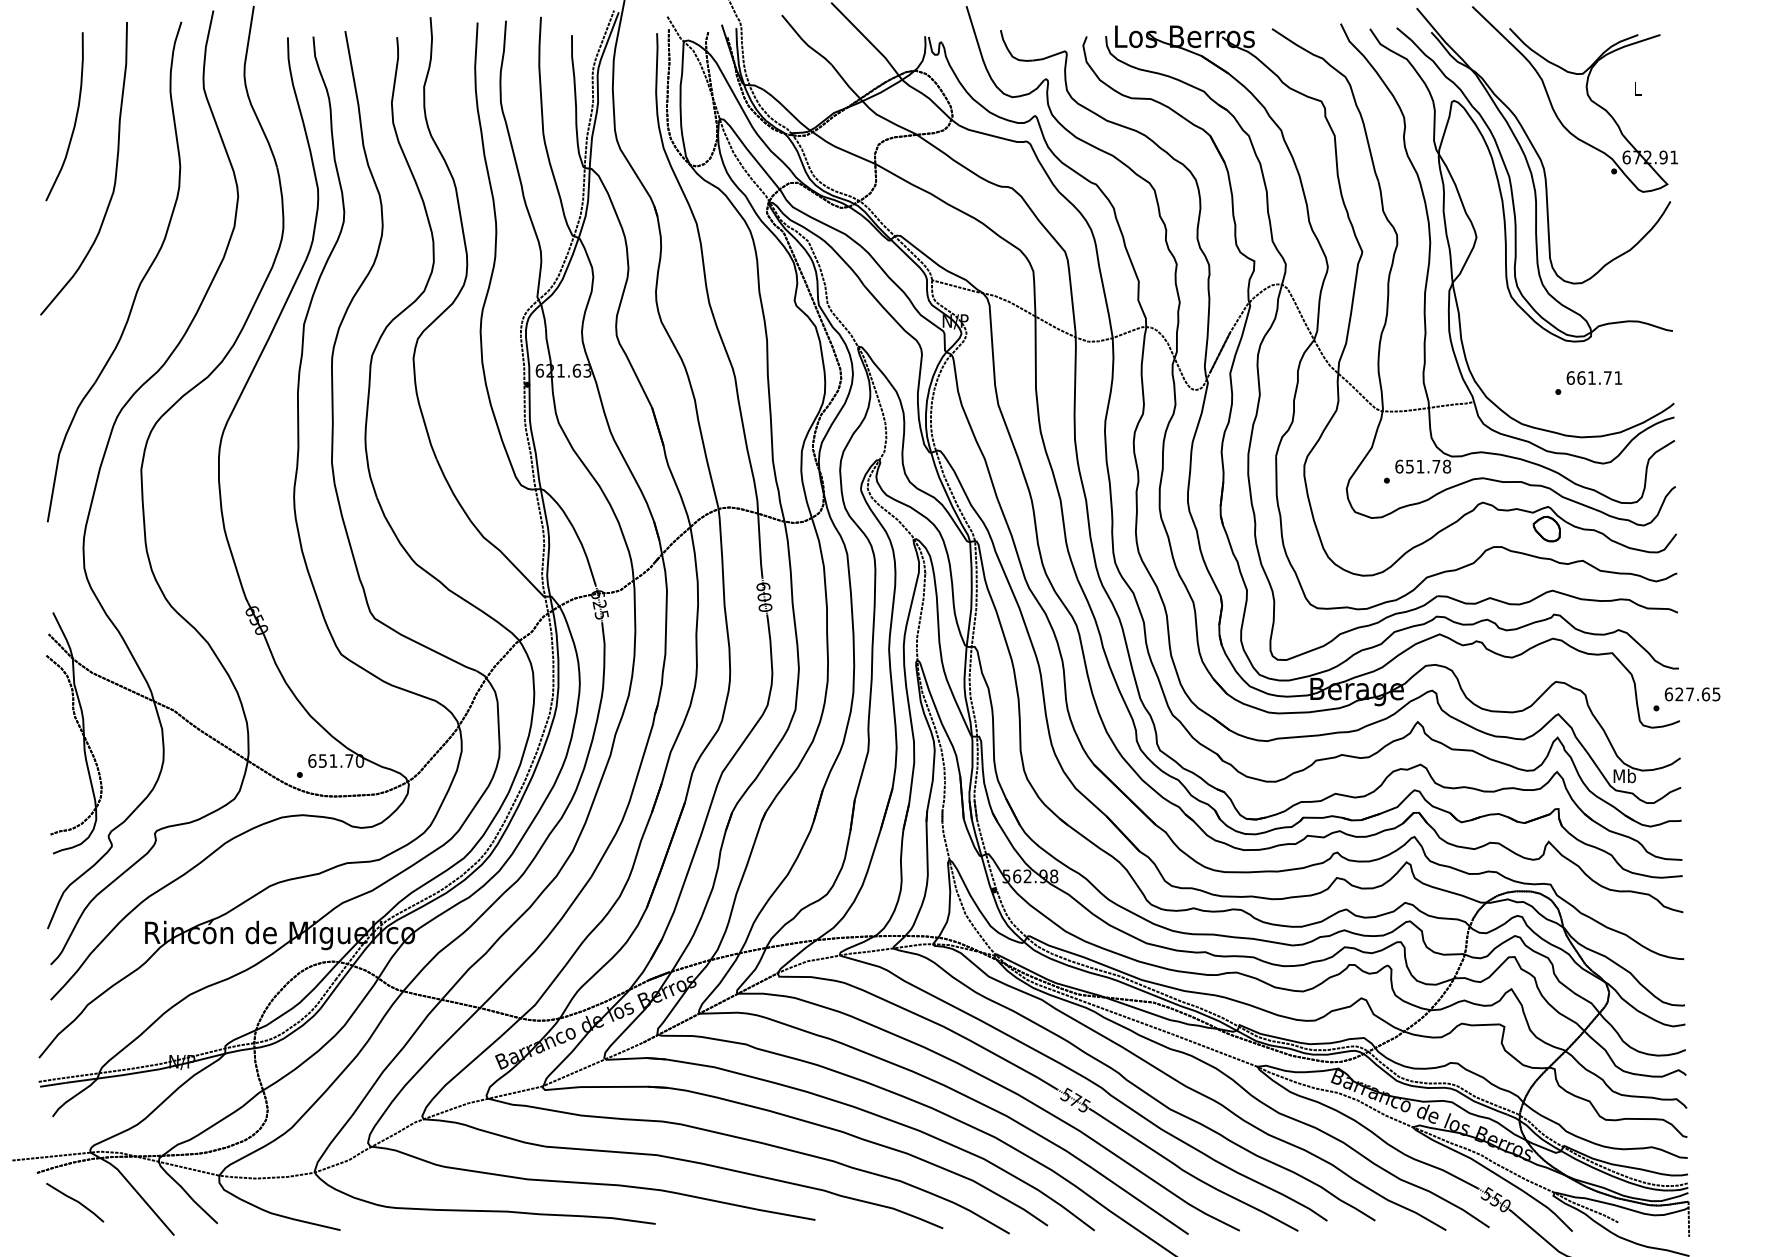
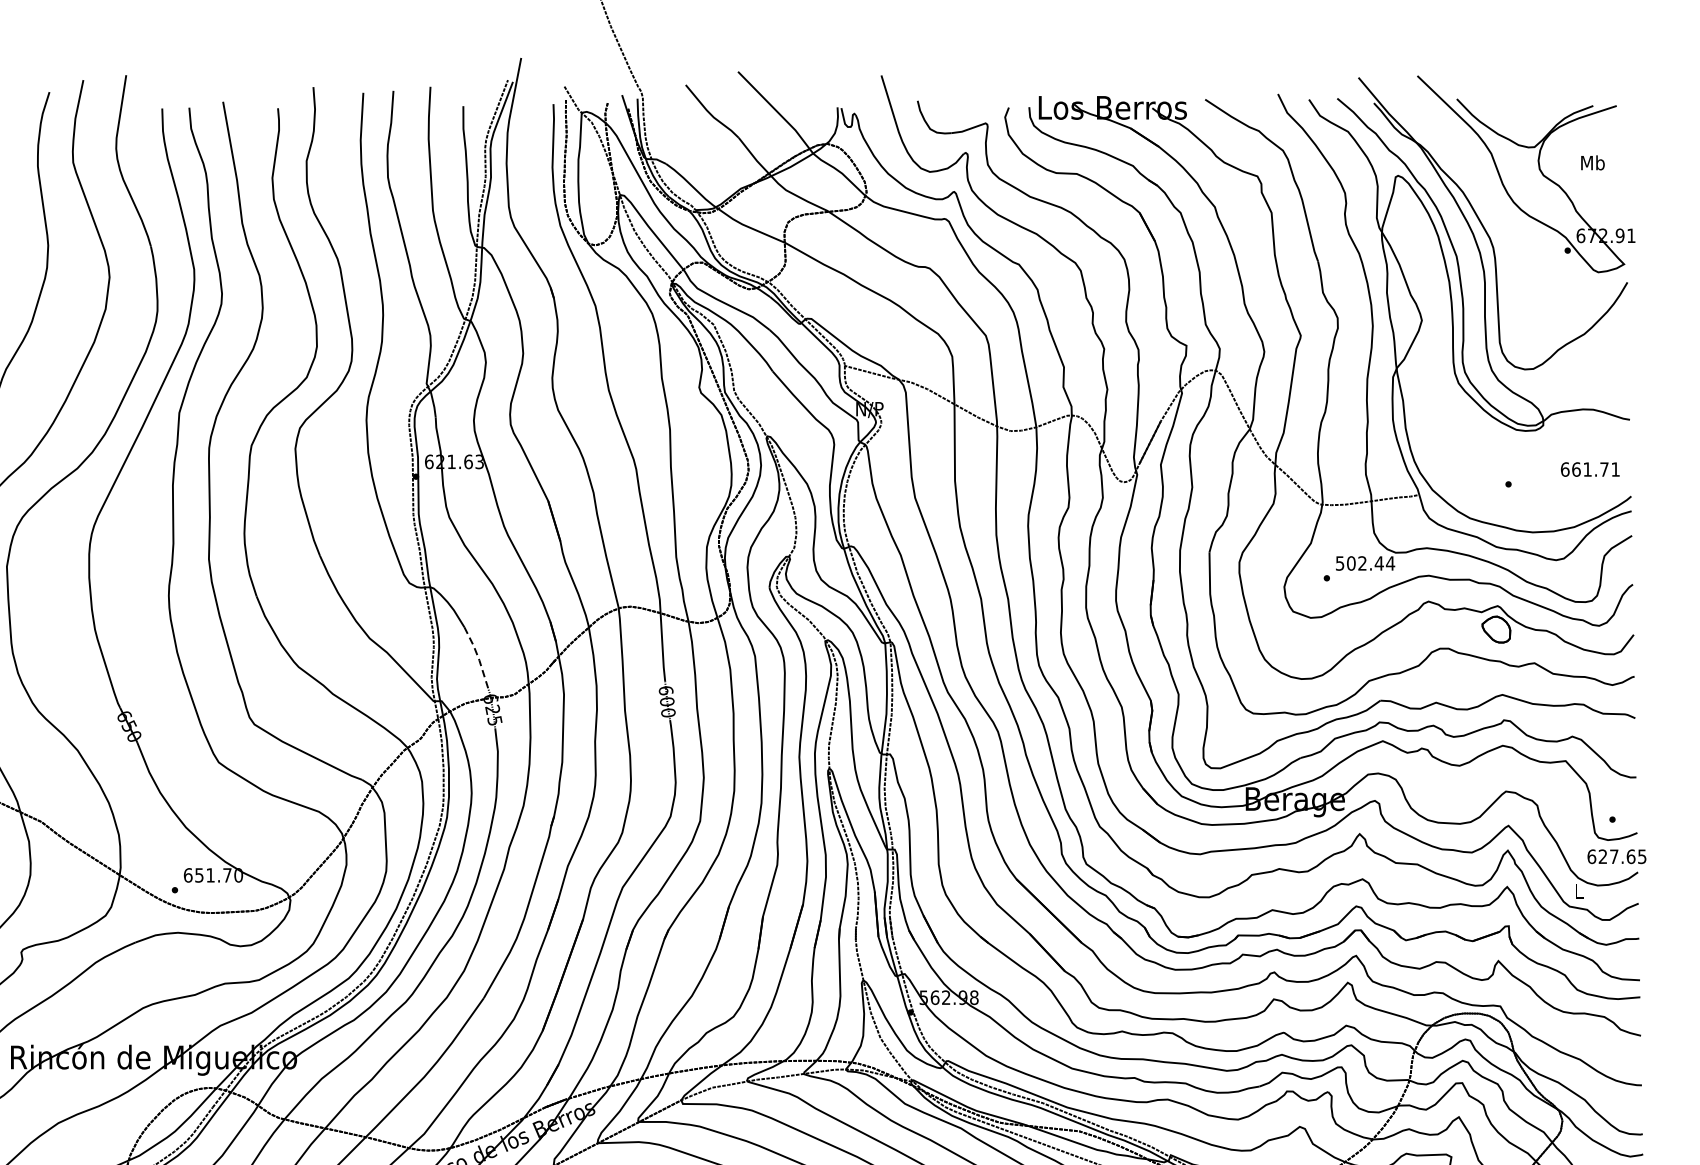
text: (1637, 88) -> (1592, 162), L -> Mb
text: (1594, 377) -> (1590, 468), moved
text: (1423, 466) -> (1365, 563), 651.78 -> 502.44
line: (586, 556) -> (478, 658), solid -> dashed
text: (1692, 694) -> (1616, 856), moved
text: (1624, 776) -> (1578, 891), Mb -> L

